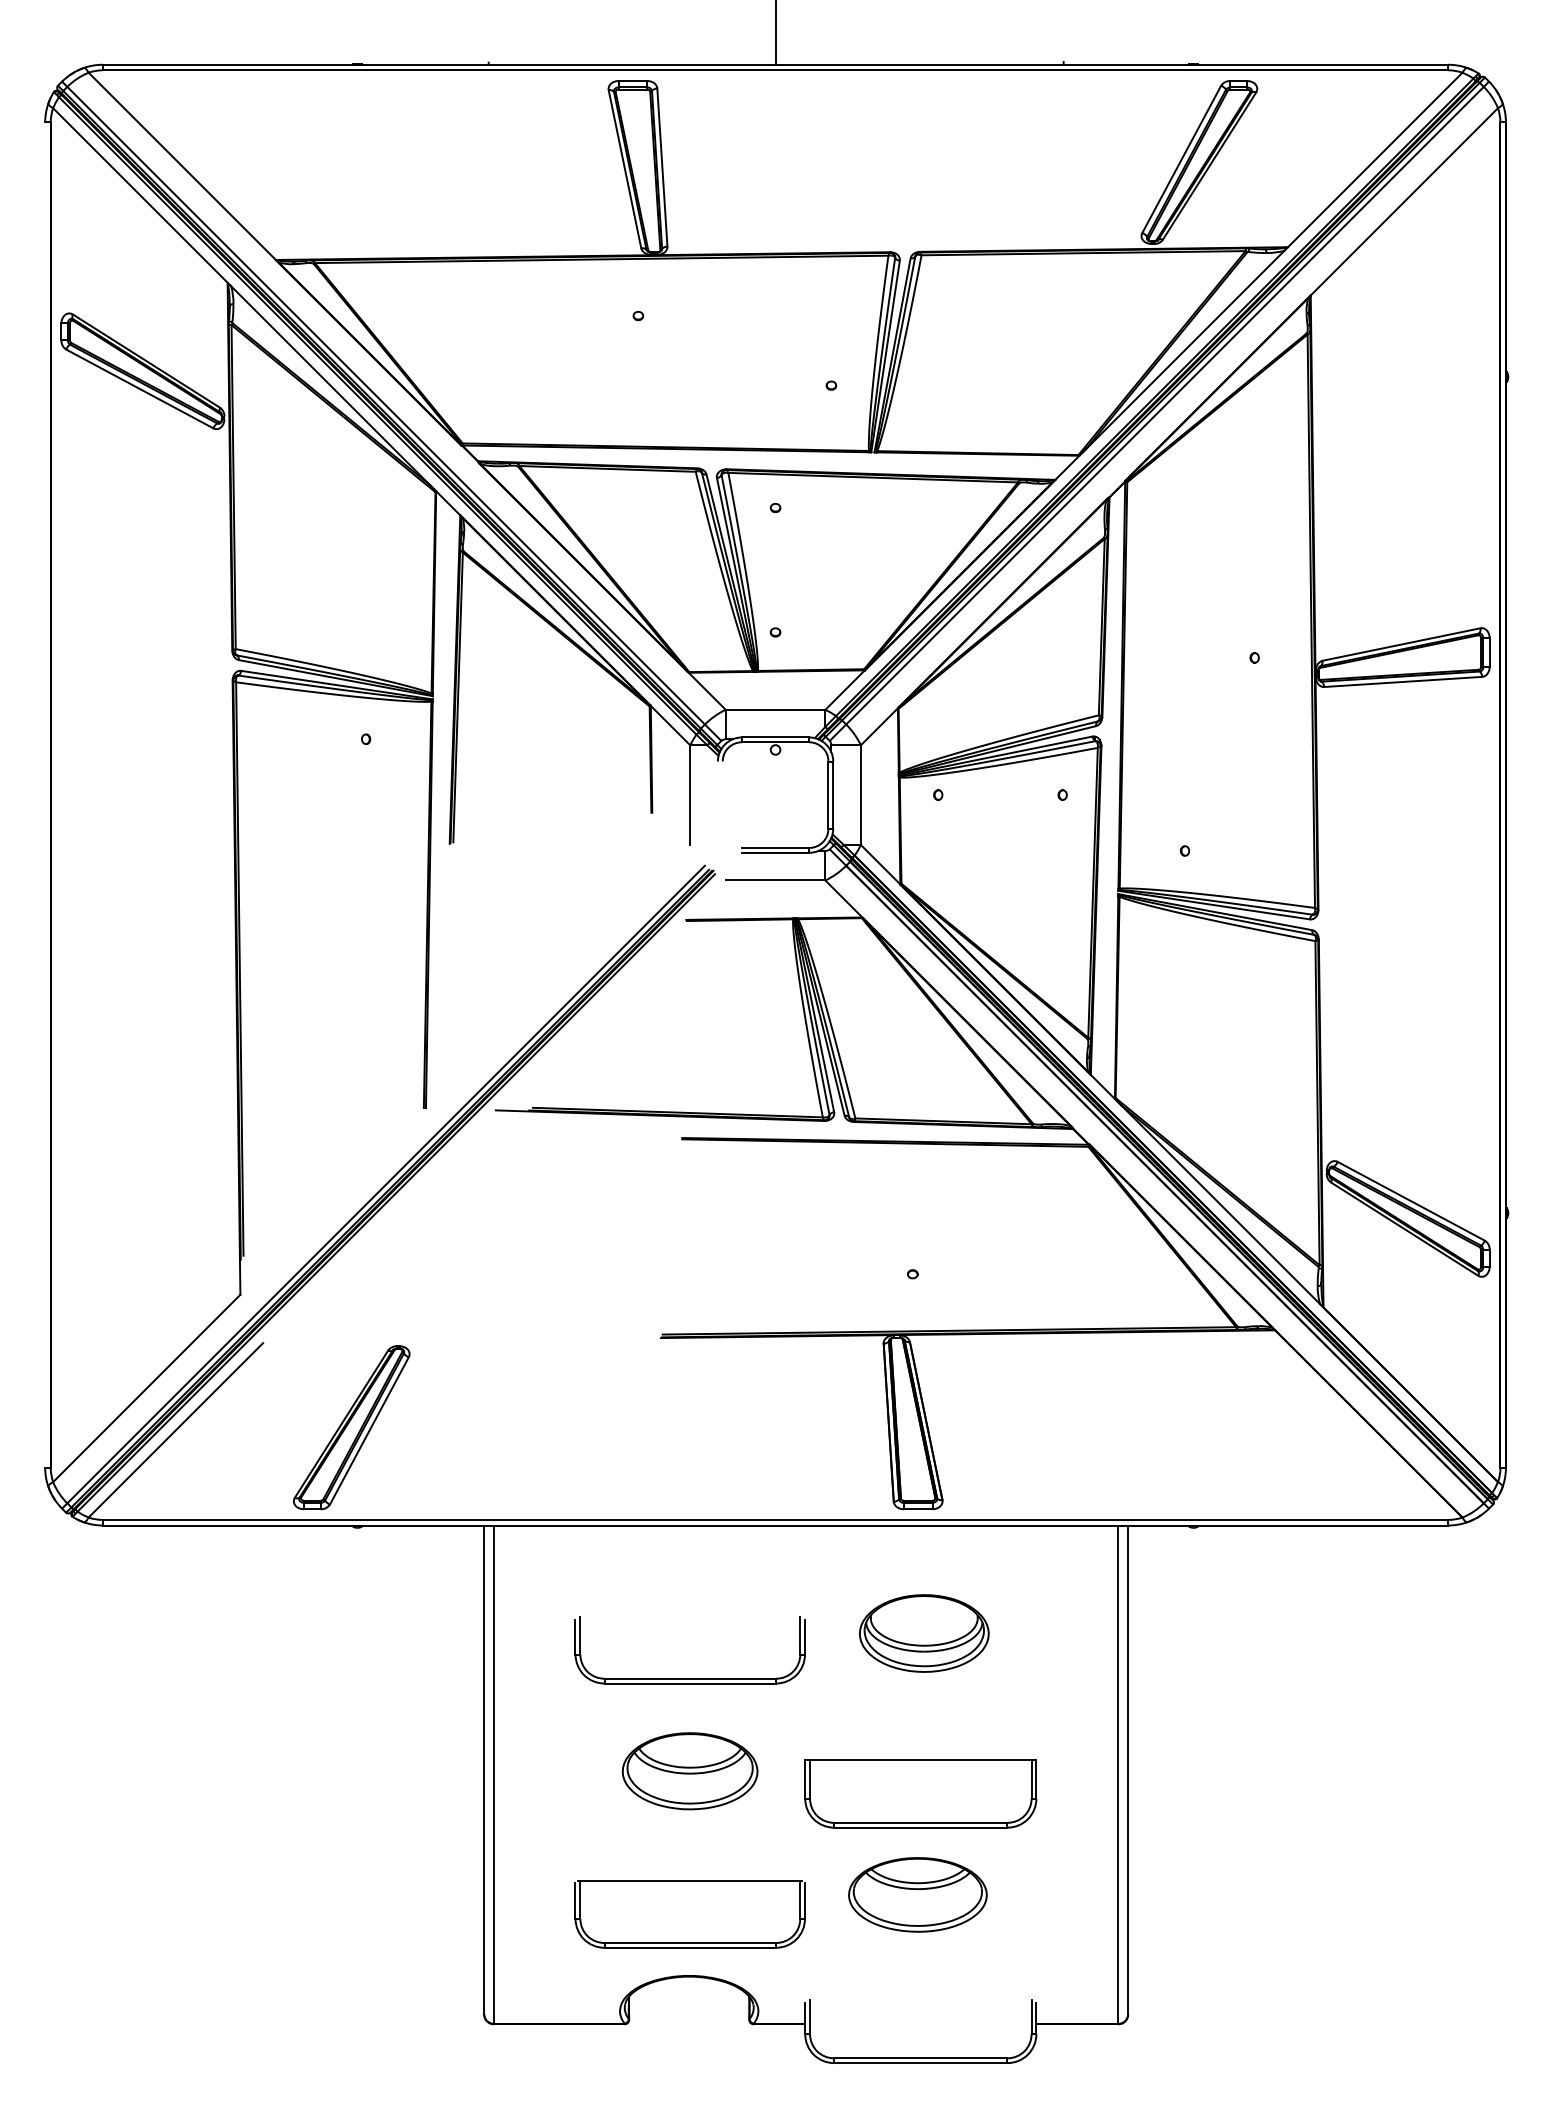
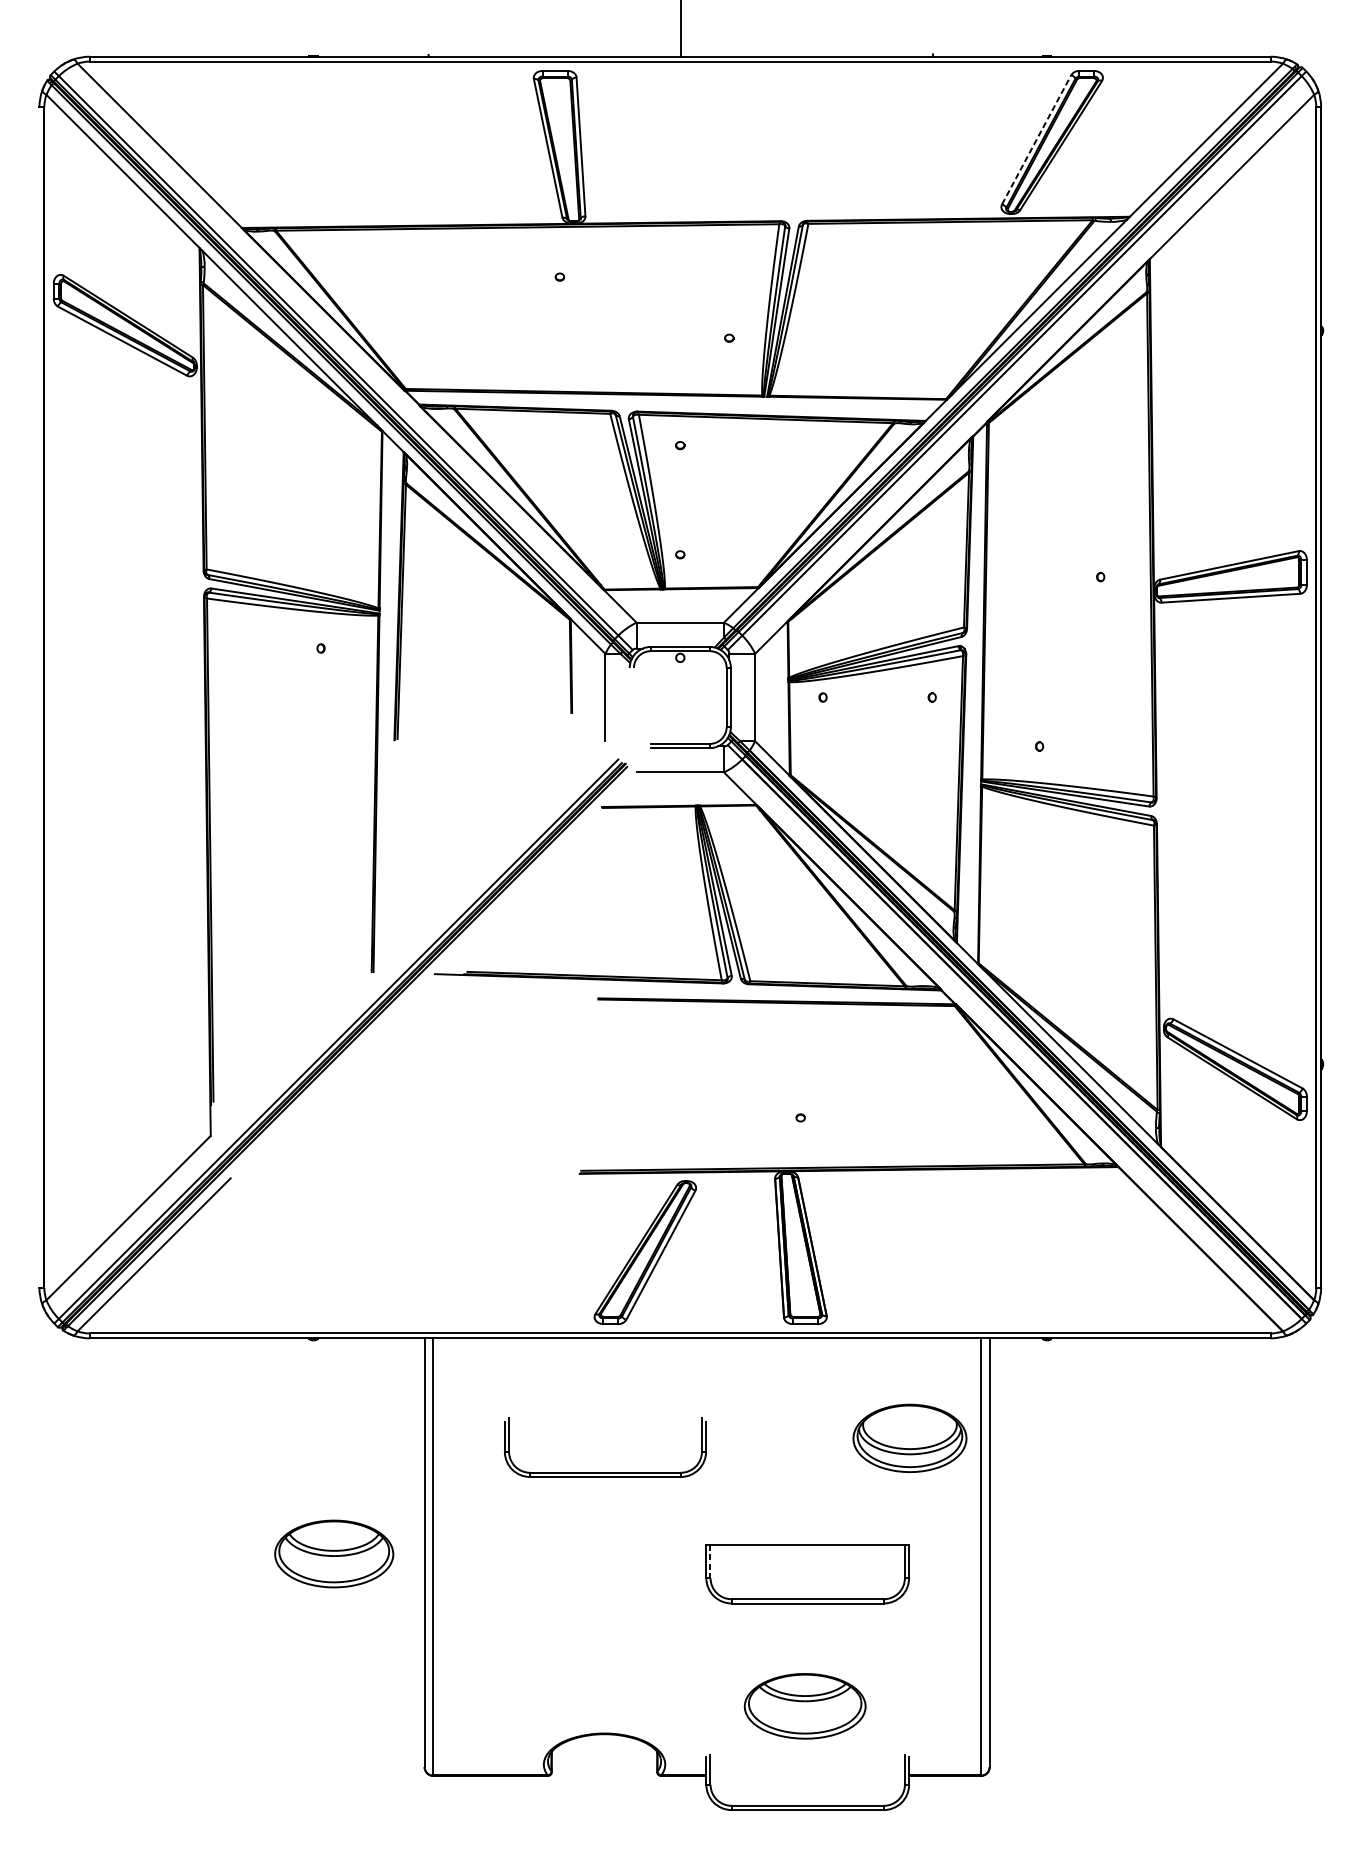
line: (1181, 159) -> (1036, 139), solid -> dashed
part: (351, 1427) -> (645, 1252), moved
part: (924, 1633) -> (910, 1438), moved
part: (689, 1771) -> (333, 1554), moved
line: (809, 1780) -> (710, 1562), solid -> dashed
part: (917, 1894) -> (804, 1705), moved
part: (689, 1914) -> (604, 1679), removed

